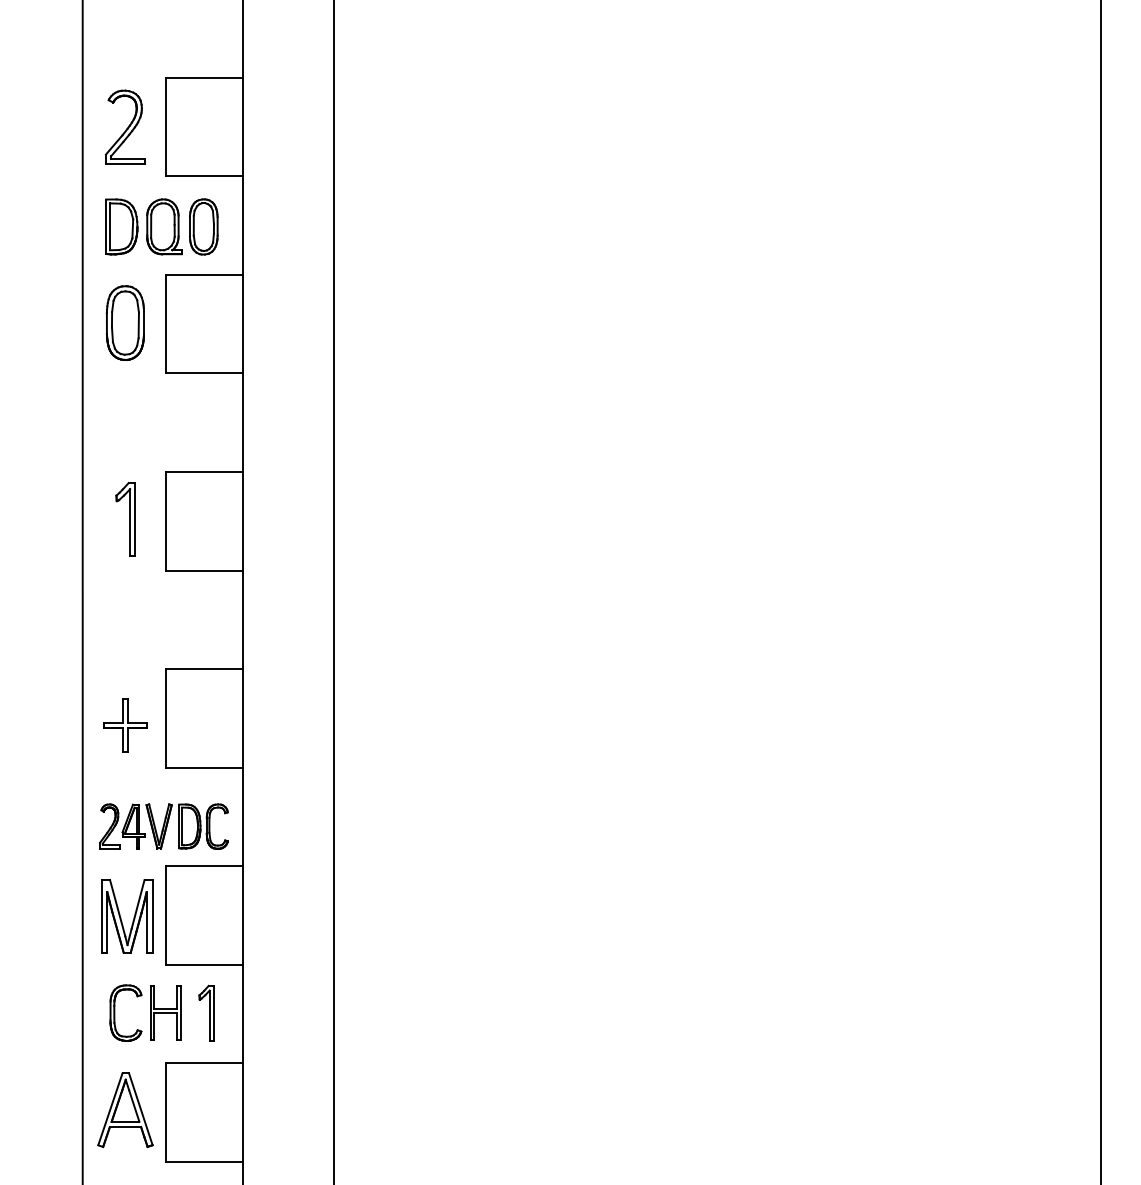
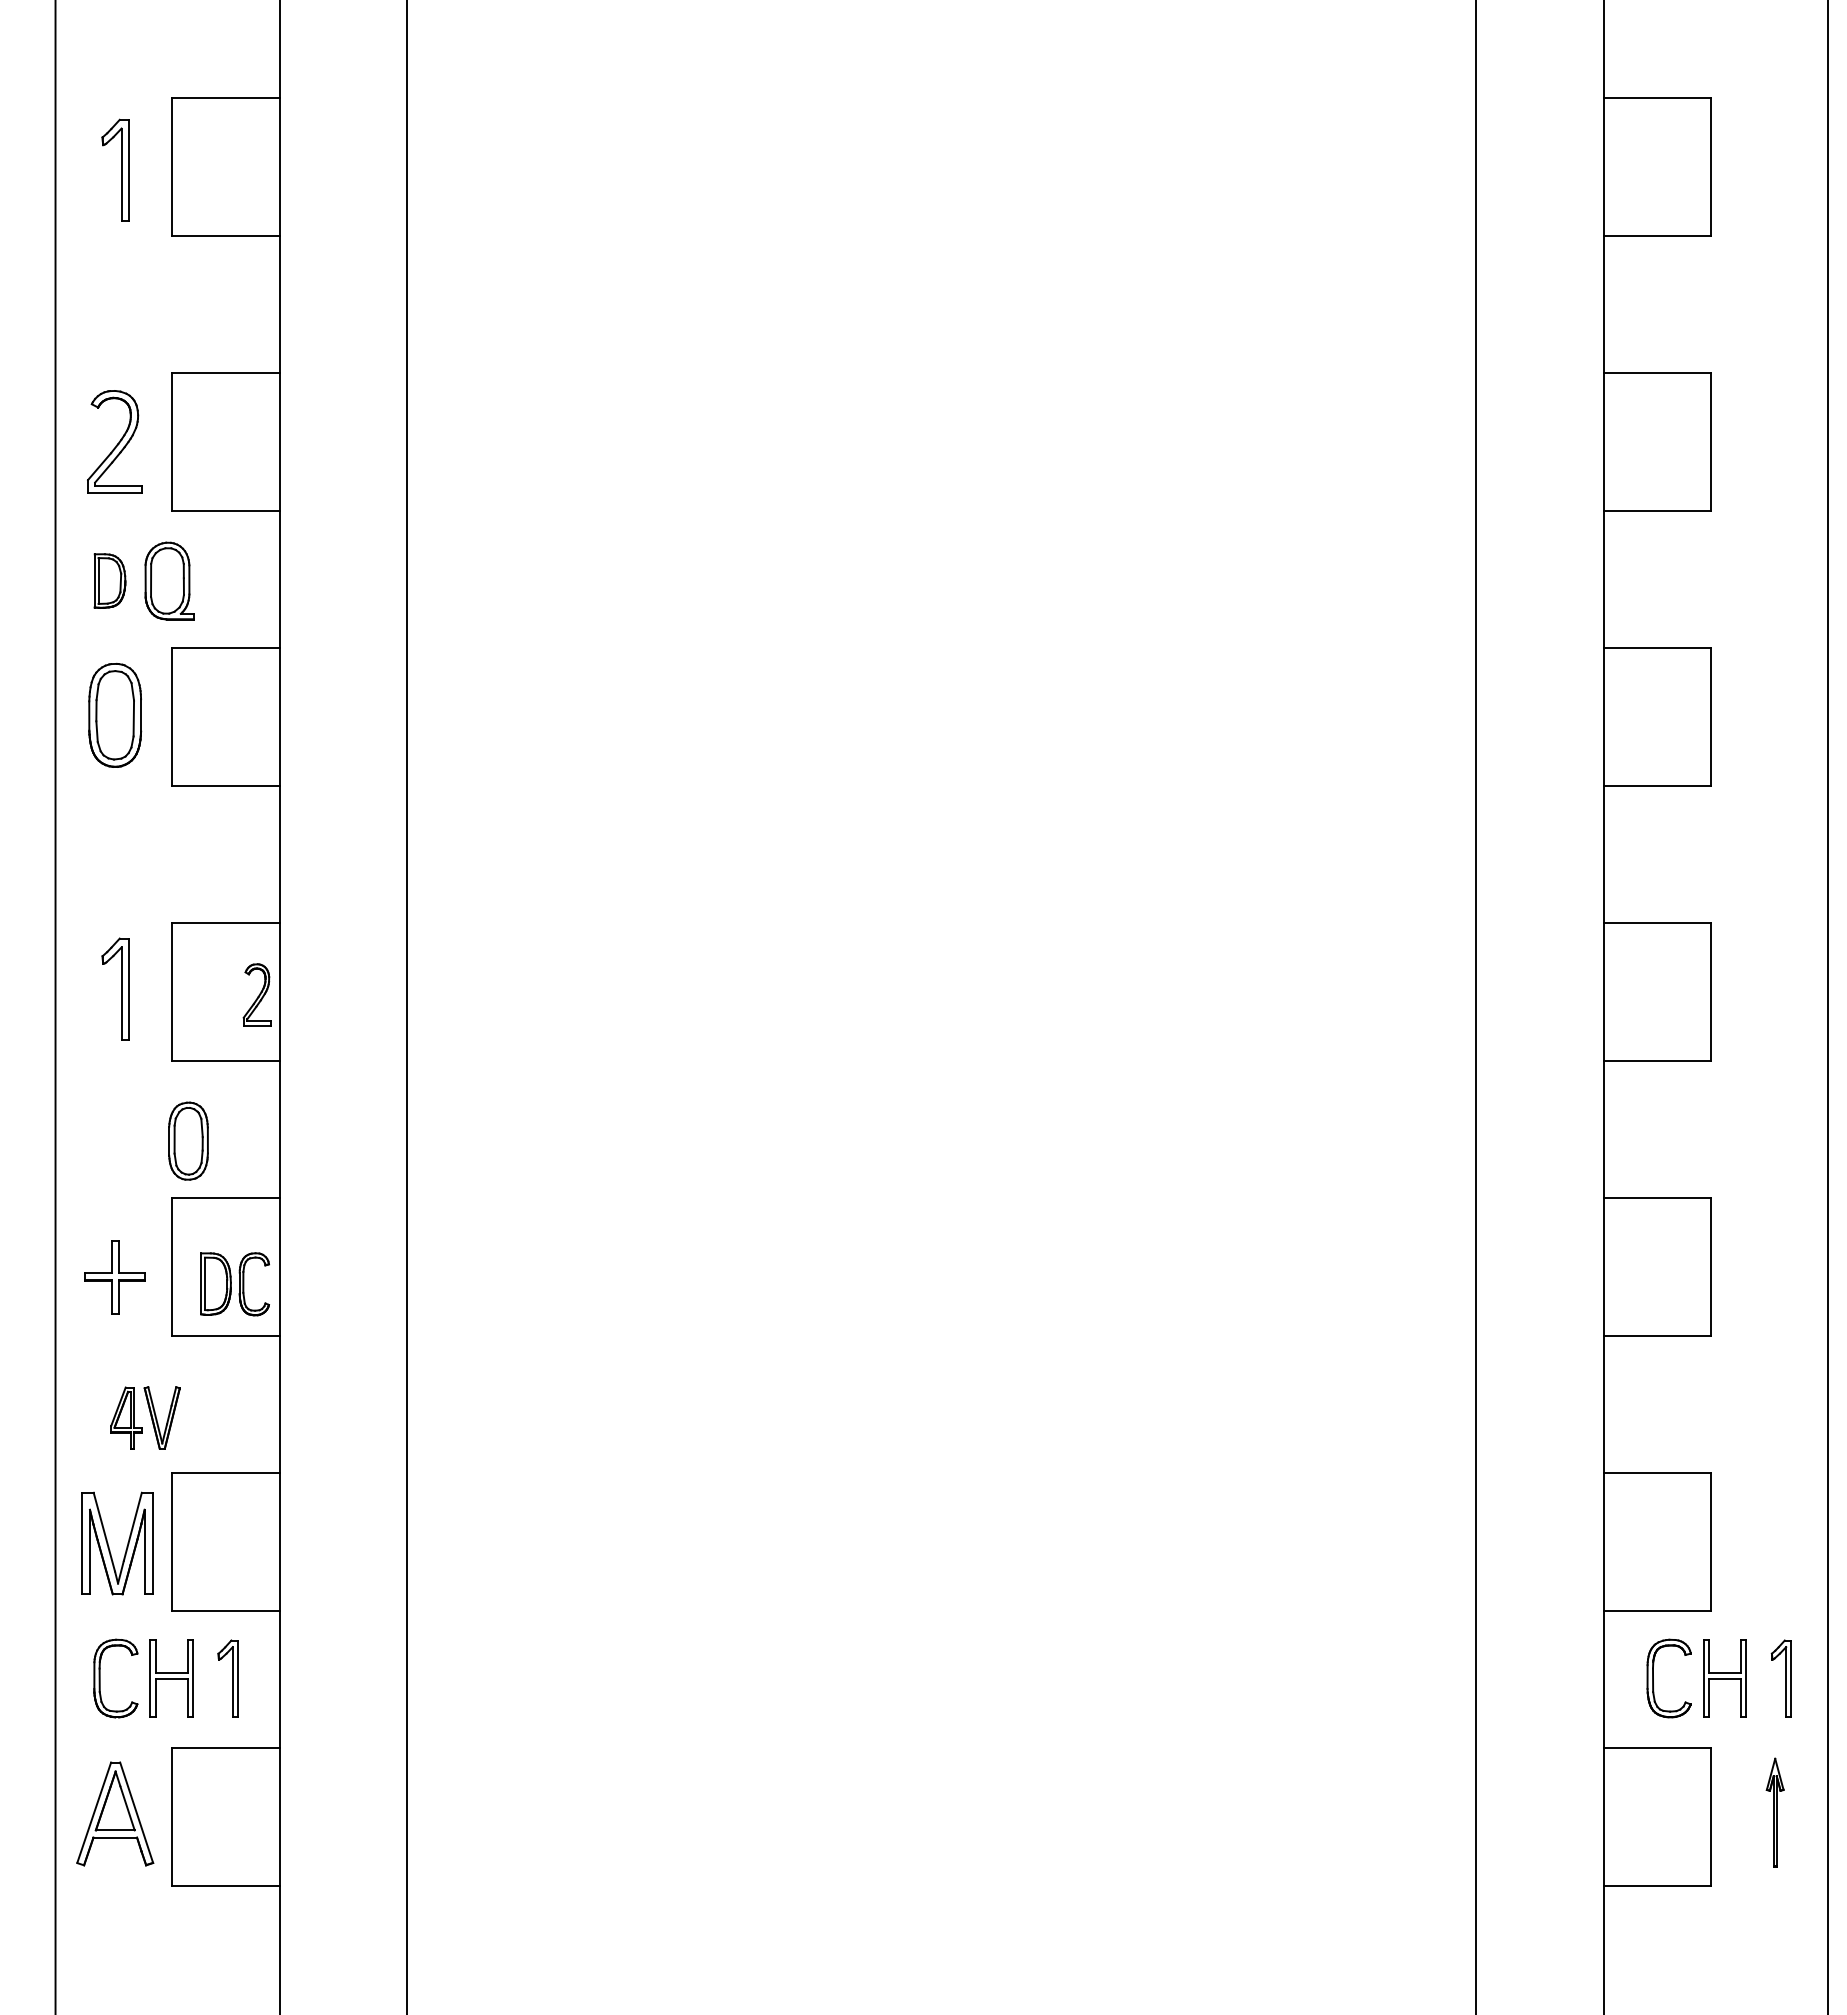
part: (121, 226) -> (109, 580), size x0.7
part: (203, 226) -> (188, 1140), moved
part: (109, 826) -> (256, 994), moved
part: (203, 826) -> (234, 1284), moved

